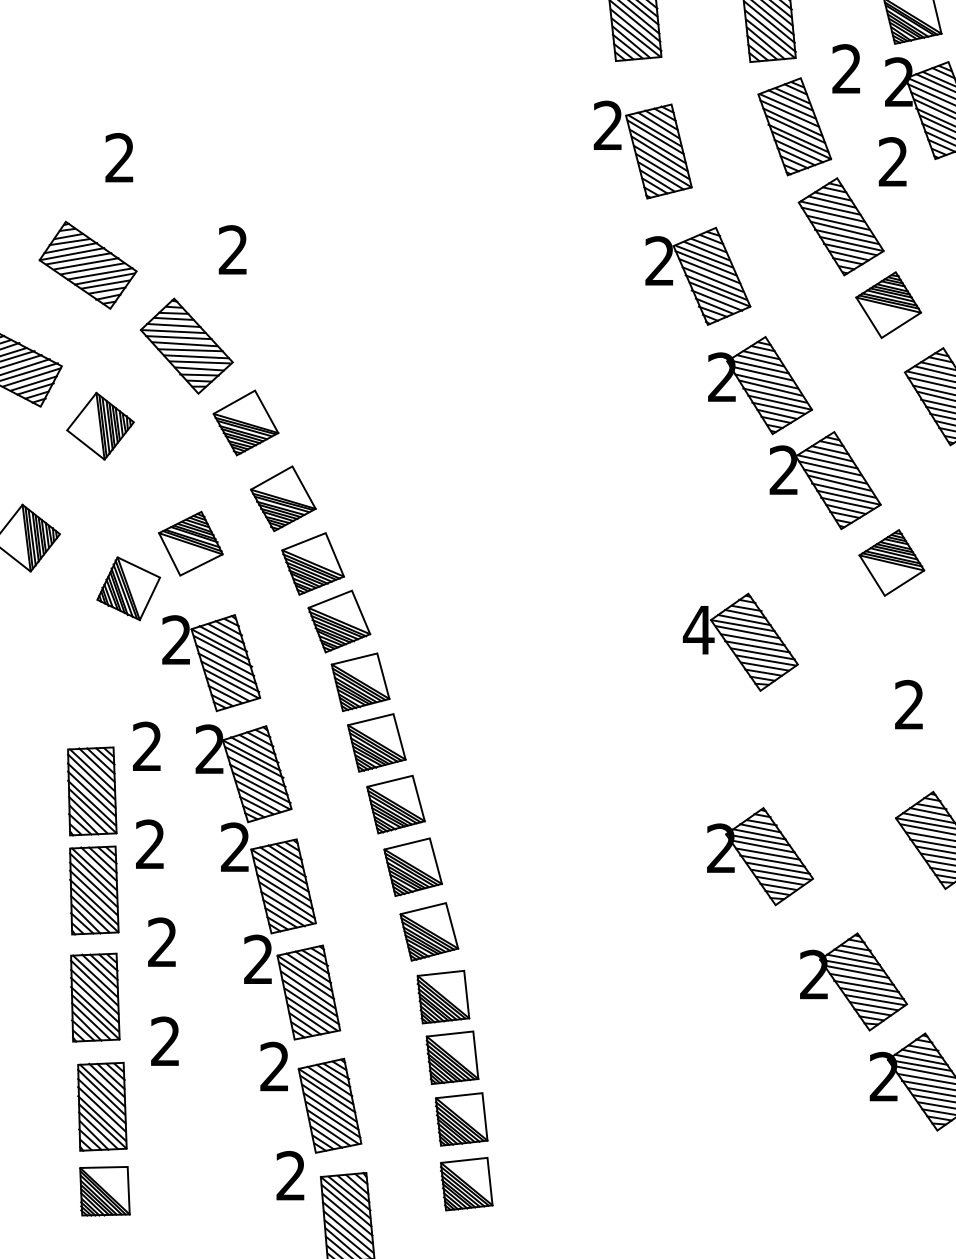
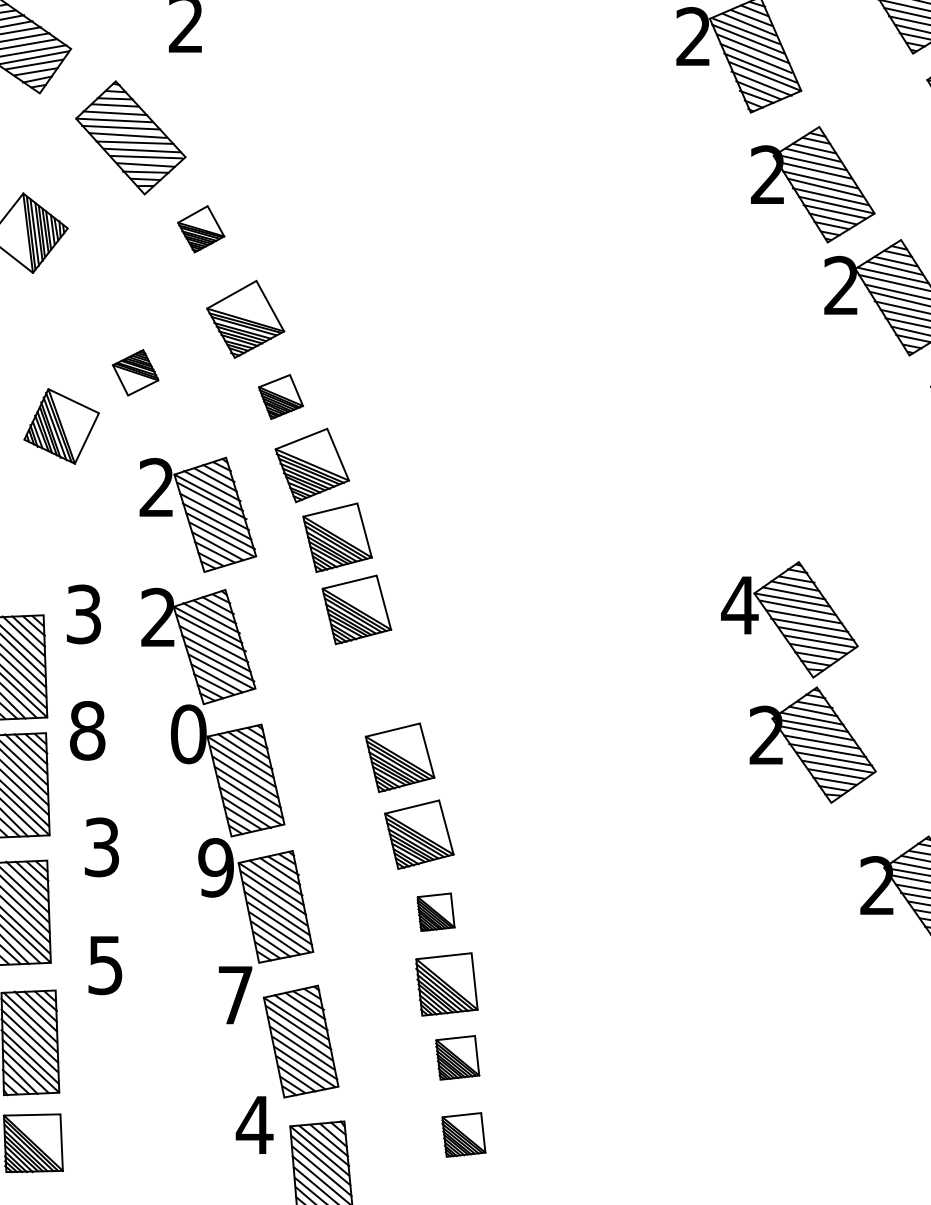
part: (245, 422) -> (200, 228), size x0.6
part: (190, 543) -> (135, 372), size x0.6
part: (312, 563) -> (280, 396), size x0.6
part: (740, 641) -> (789, 618), moved
part: (211, 663) -> (198, 515), moved
text: (147, 746) -> (84, 614), 2 -> 3
part: (395, 804) -> (379, 683), removed
text: (150, 844) -> (87, 730), 2 -> 8
text: (235, 847) -> (188, 734), 2 -> 0
text: (162, 942) -> (101, 847), 2 -> 3
text: (258, 959) -> (216, 867), 2 -> 9
part: (443, 996) -> (436, 911), size x0.6
text: (165, 1041) -> (105, 965), 2 -> 5
text: (274, 1066) -> (235, 994), 2 -> 7
part: (461, 1119) -> (457, 1057), size x0.7
text: (290, 1175) -> (254, 1124), 2 -> 4
part: (466, 1184) -> (463, 1135), size x0.7

